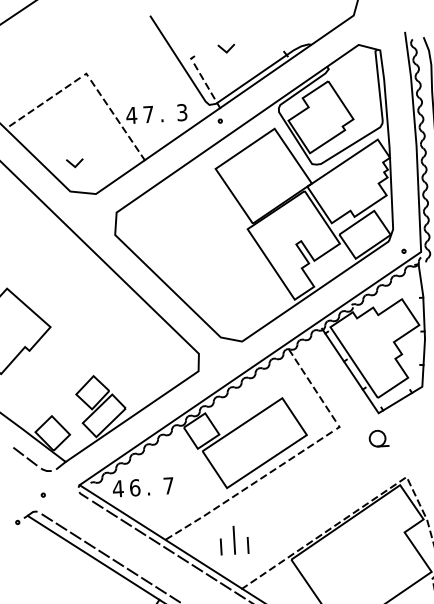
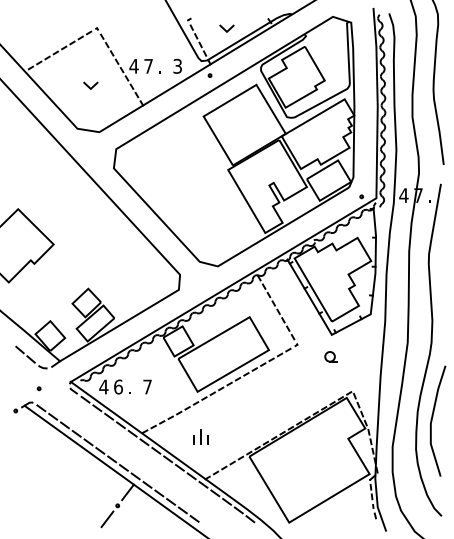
line: (224, 49) -> (225, 29), moved
line: (73, 164) -> (89, 86), moved
part: (378, 438) -> (330, 356), size x0.71
part: (233, 539) -> (200, 436), size x0.62

